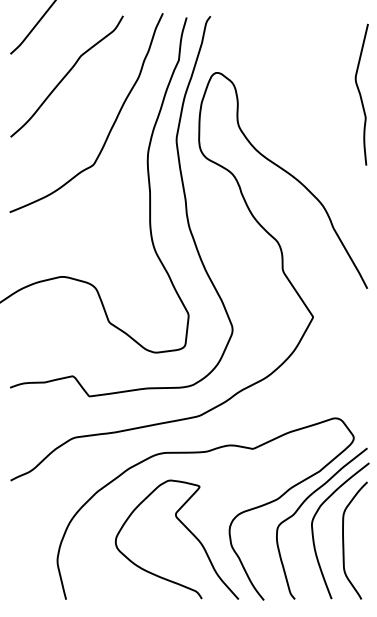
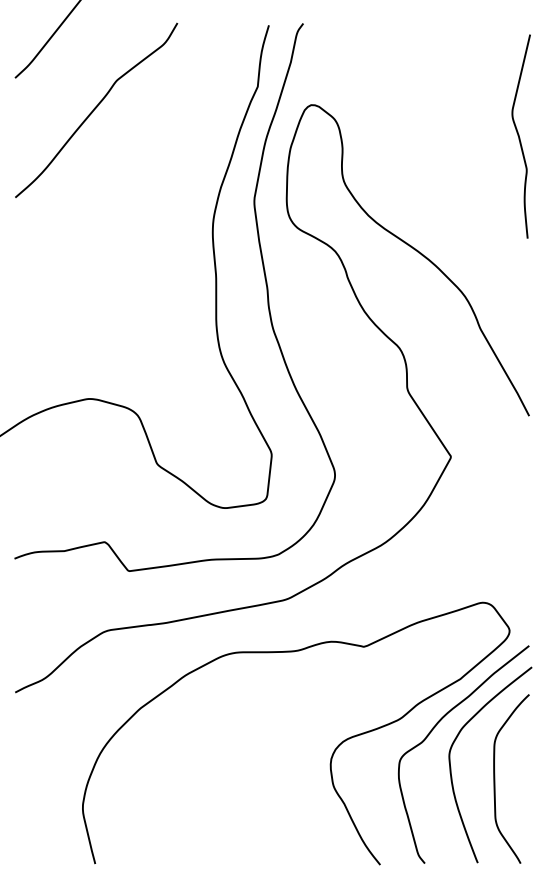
curve: (112, 124) -> (162, 179), removed
curve: (187, 530) -> (270, 764), removed

